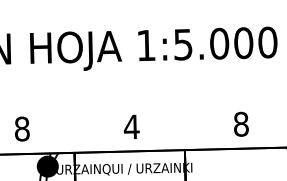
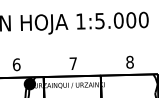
text: (132, 126) -> (73, 63), 4 -> 7
text: (21, 128) -> (16, 64), 8 -> 6

